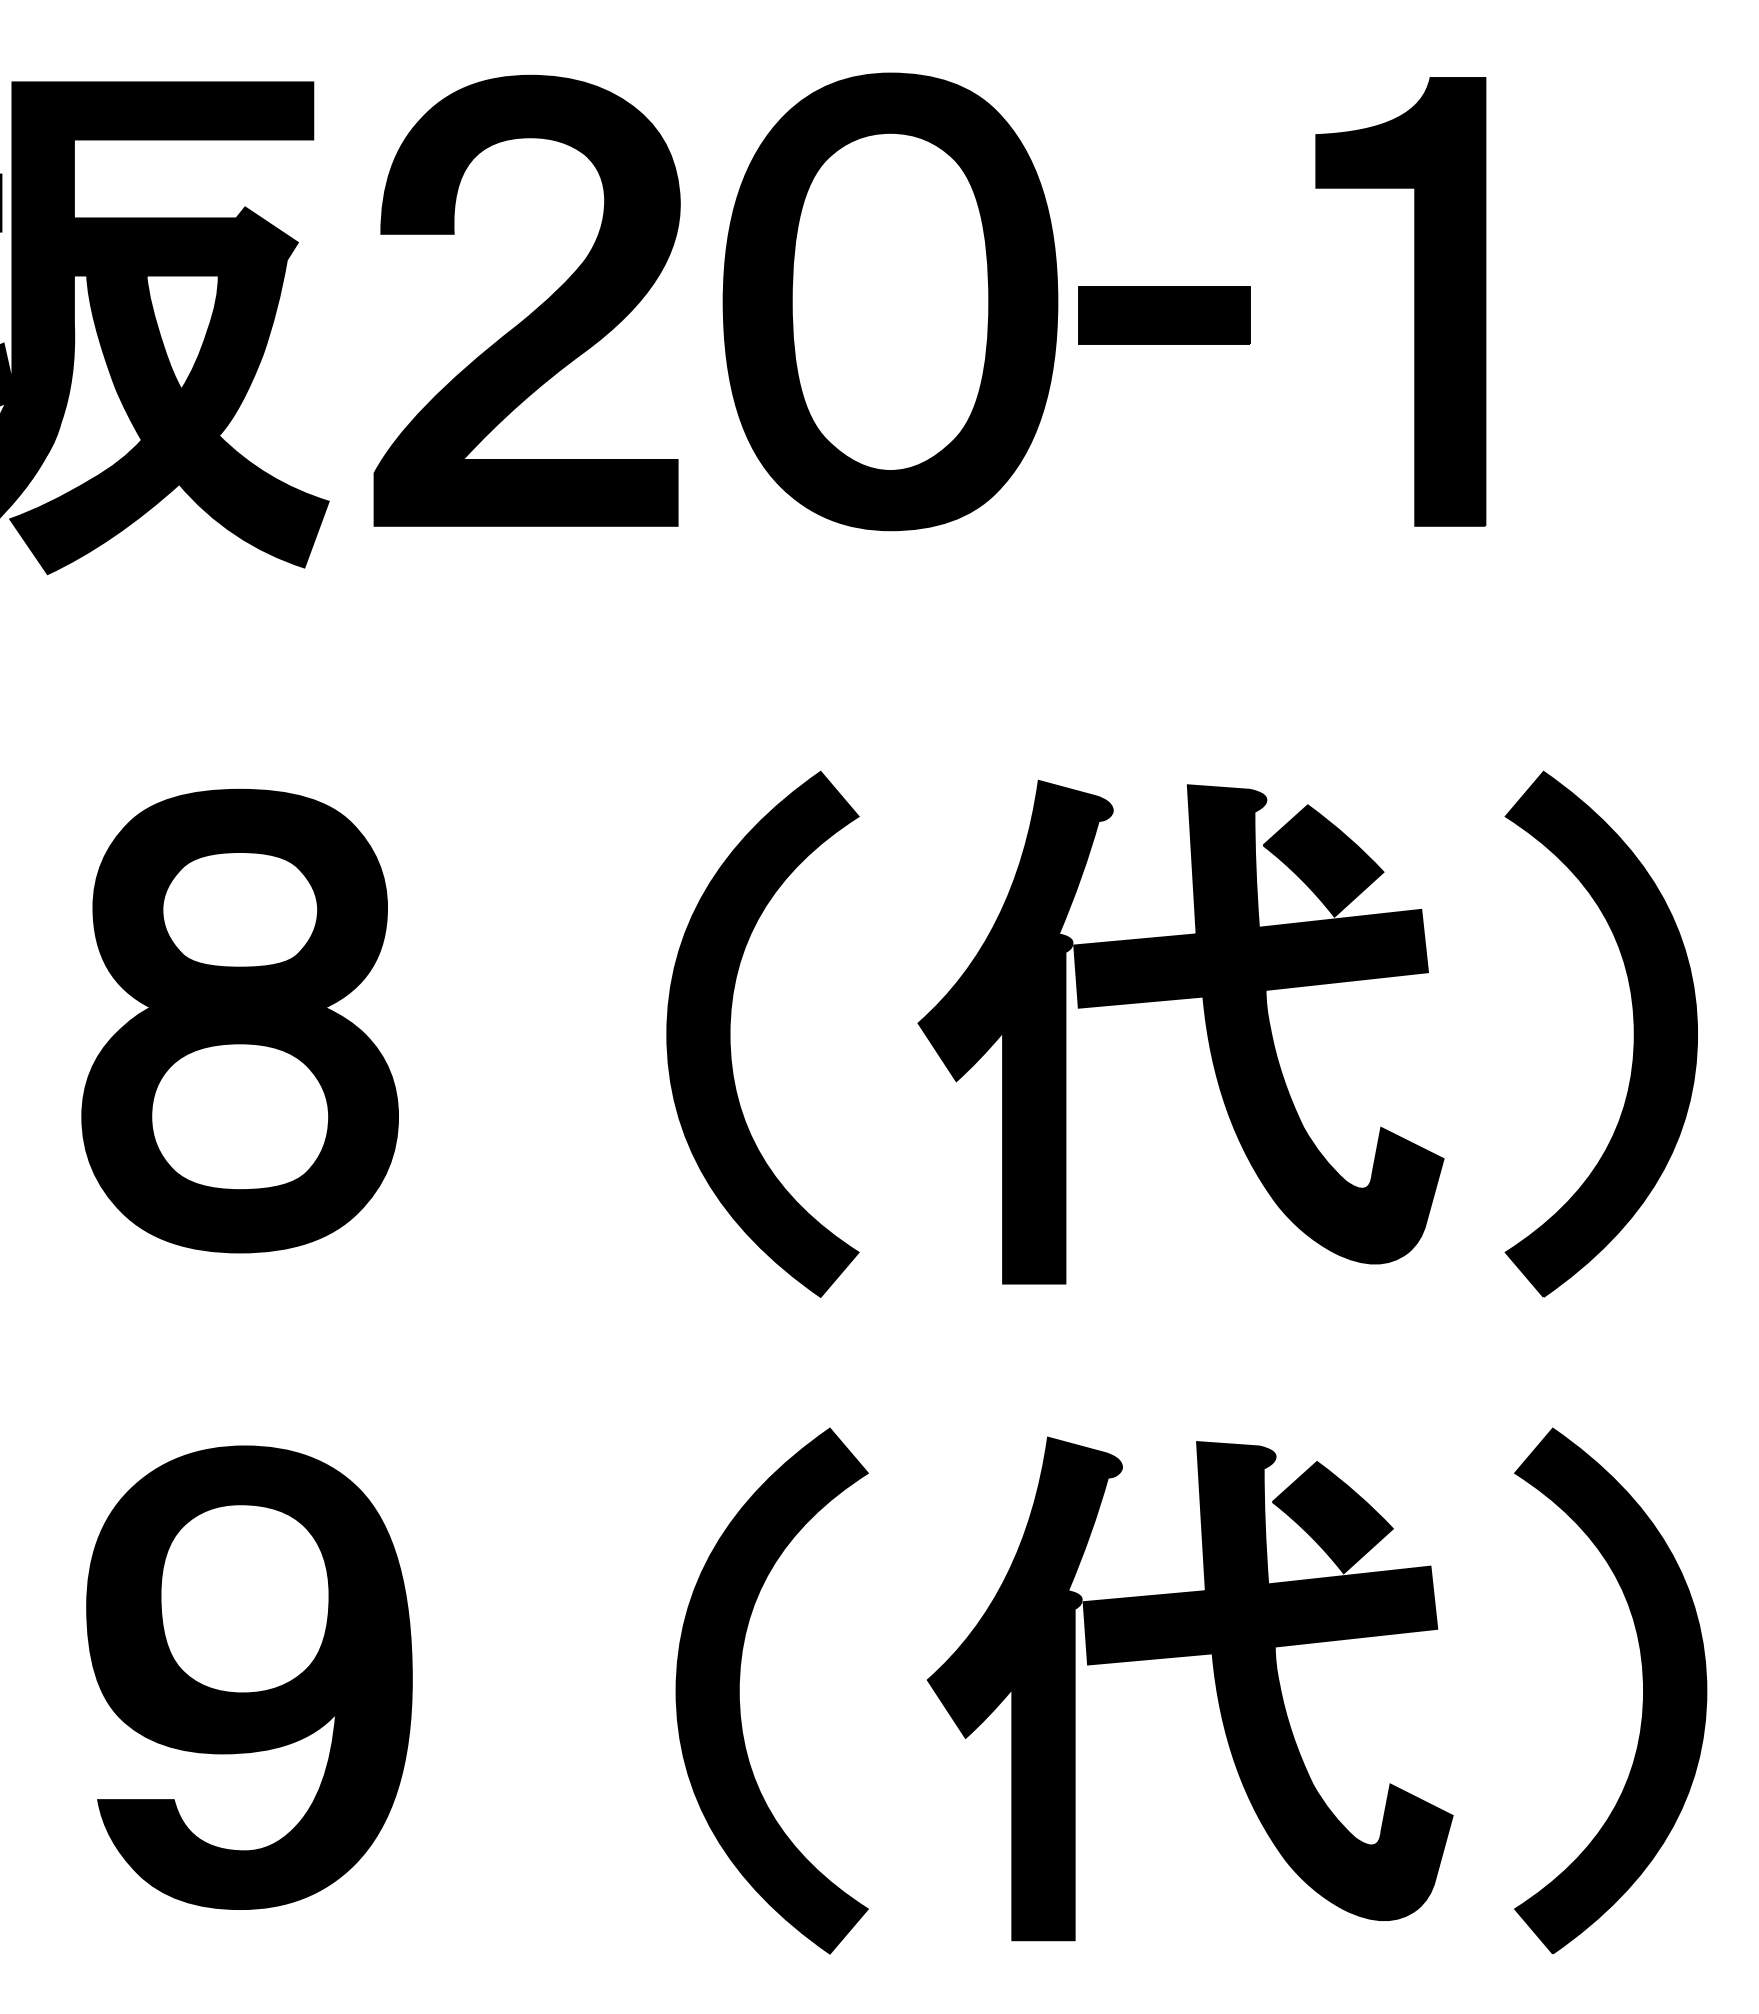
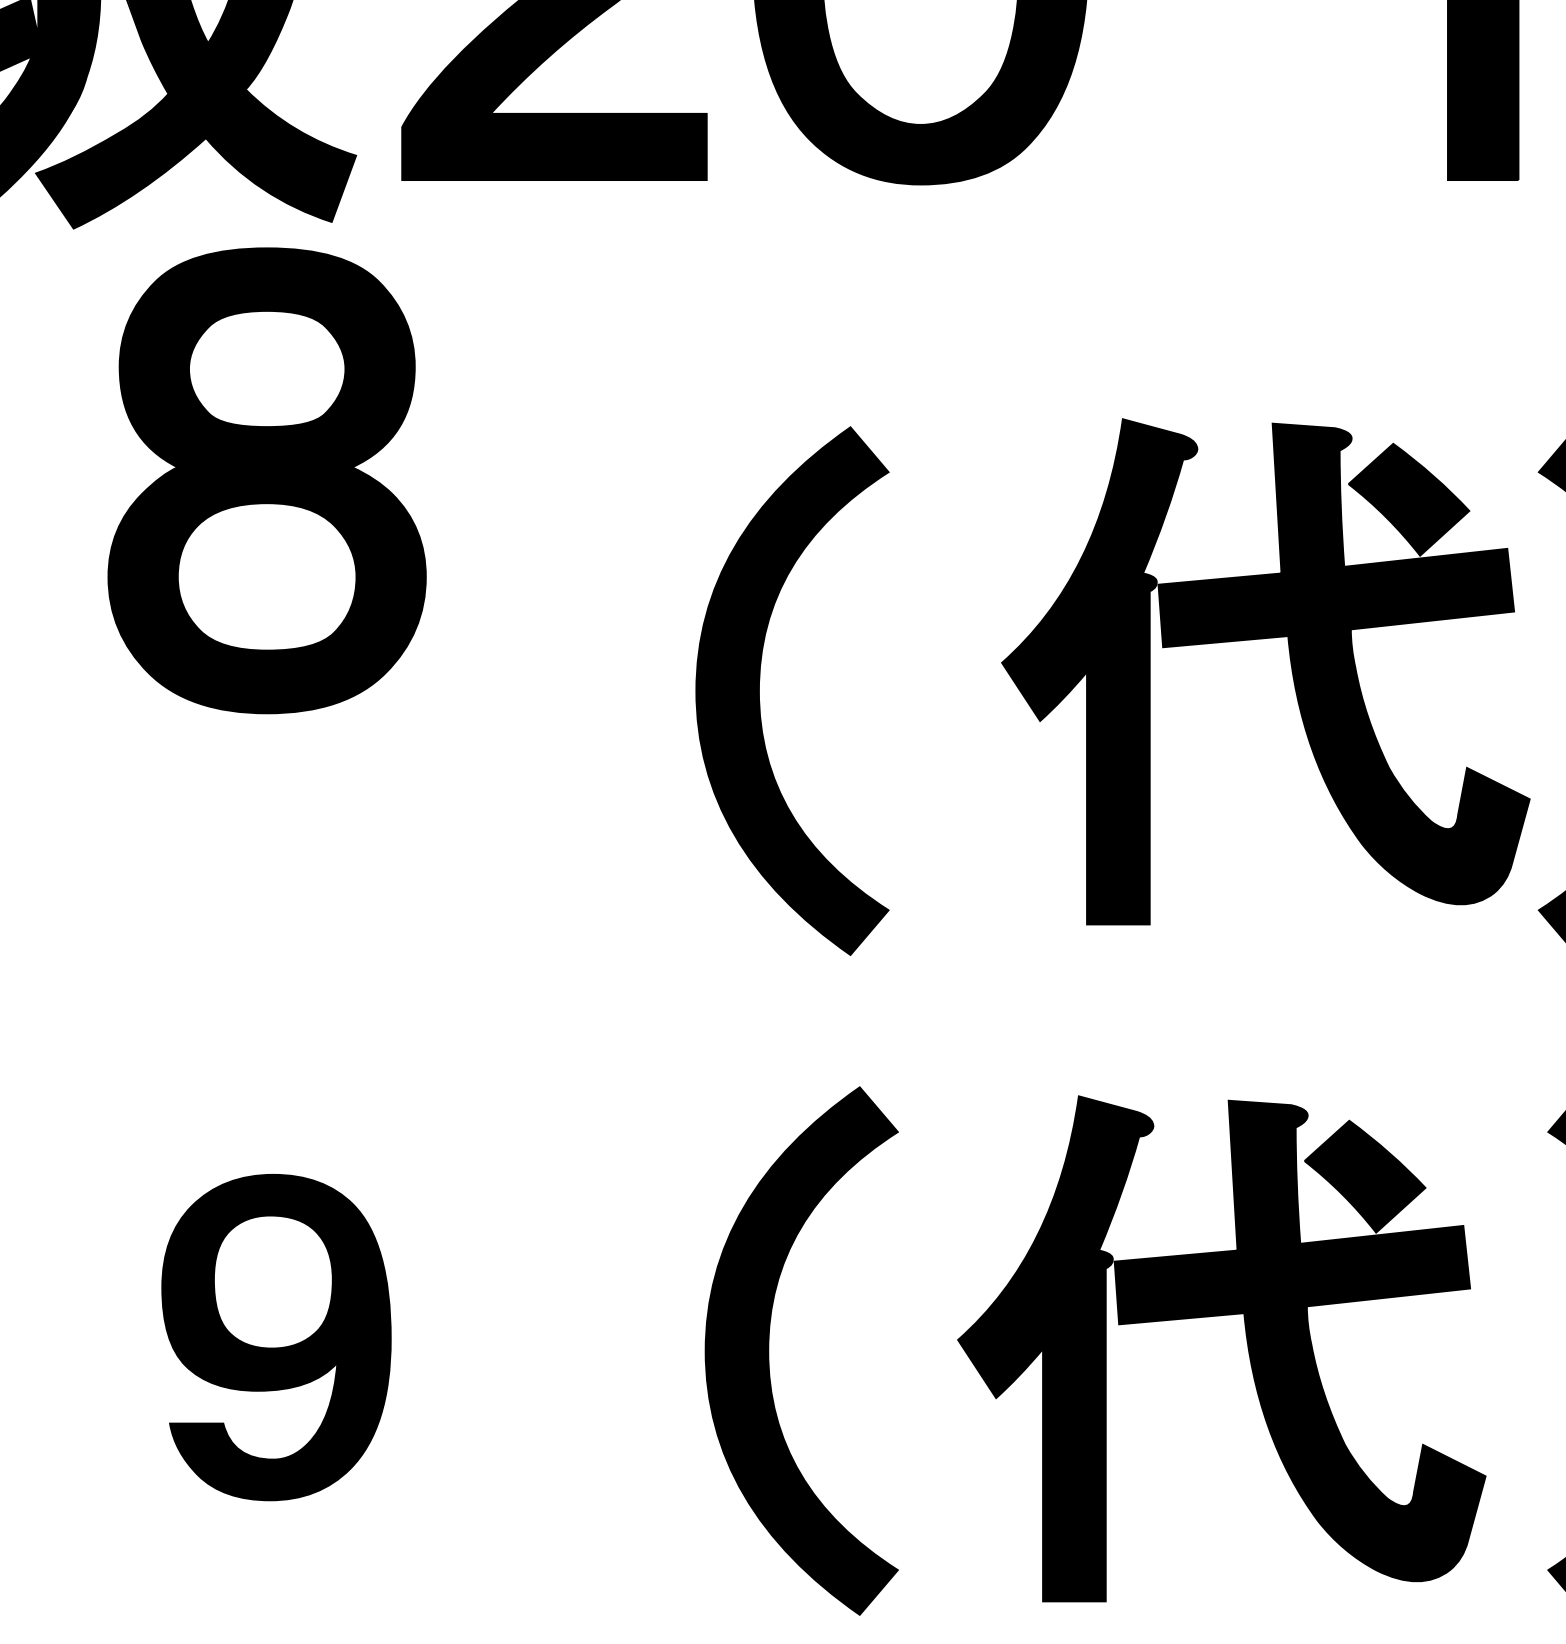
part: (239, 1020) -> (266, 480), moved
part: (1205, 1025) -> (1290, 665), moved
part: (249, 1677) -> (276, 1337), size x0.7

